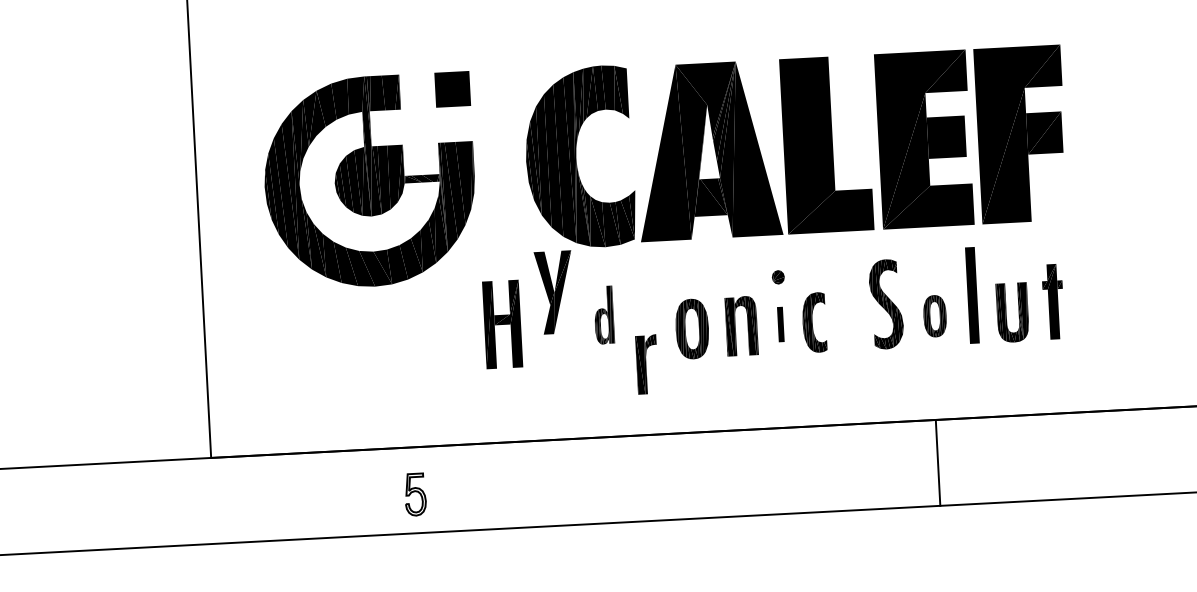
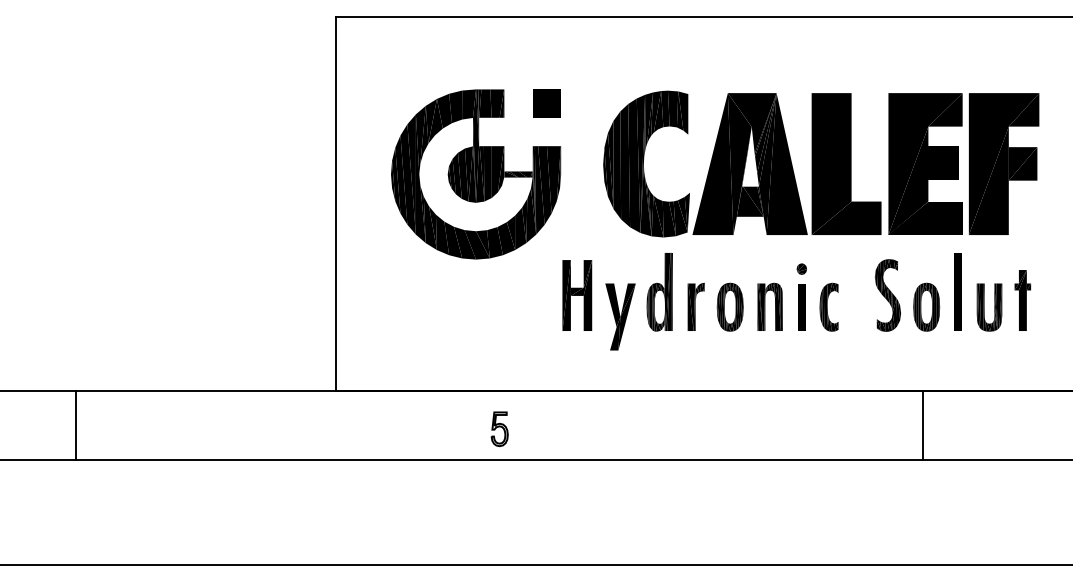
part: (554, 292) -> (620, 316), moved
part: (603, 315) -> (659, 292), size x1.67
part: (934, 315) -> (926, 306), size x1.43
part: (780, 324) -> (801, 307), size x1.67
part: (646, 363) -> (695, 306), moved

